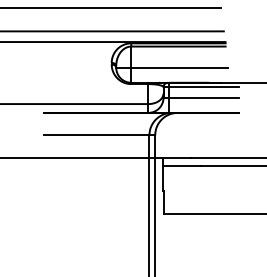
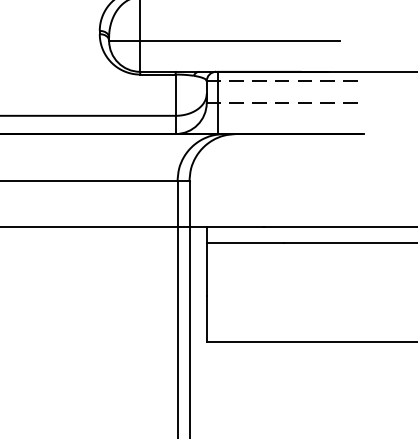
line: (201, 87) -> (285, 81), solid -> dashed
line: (201, 97) -> (285, 102), solid -> dashed

